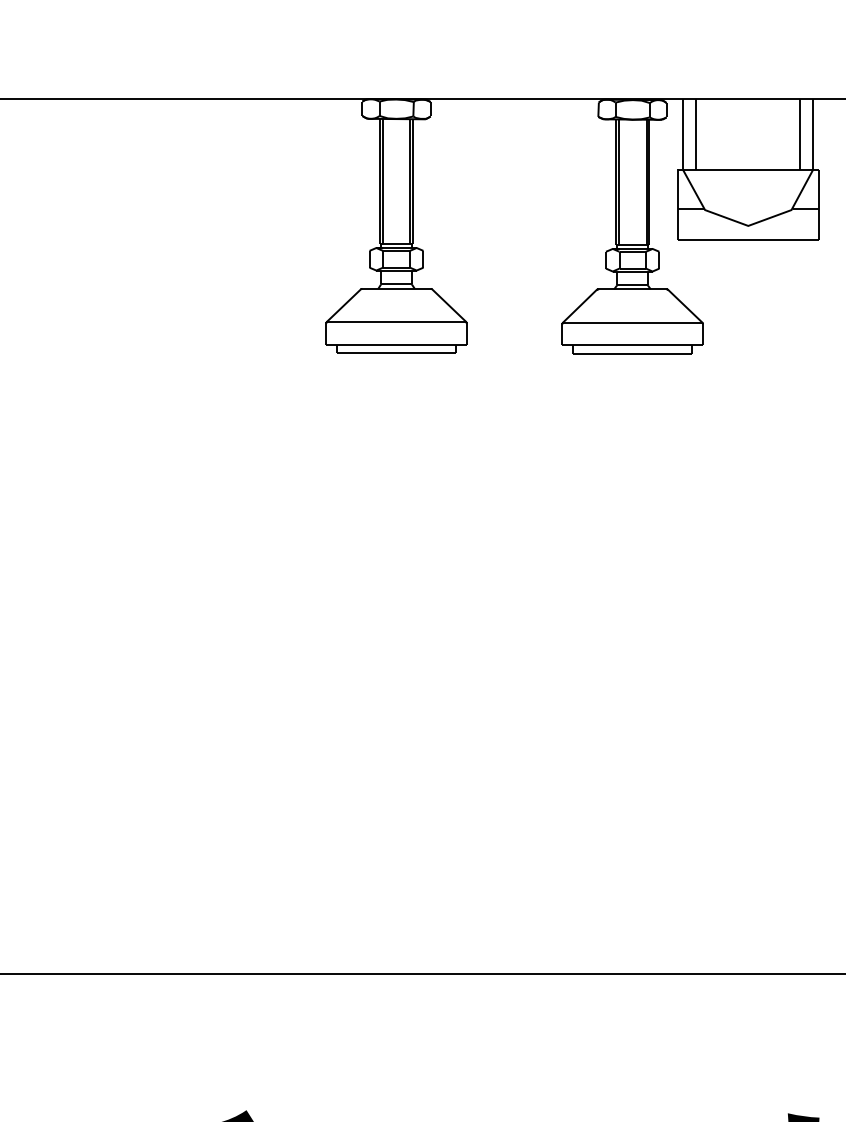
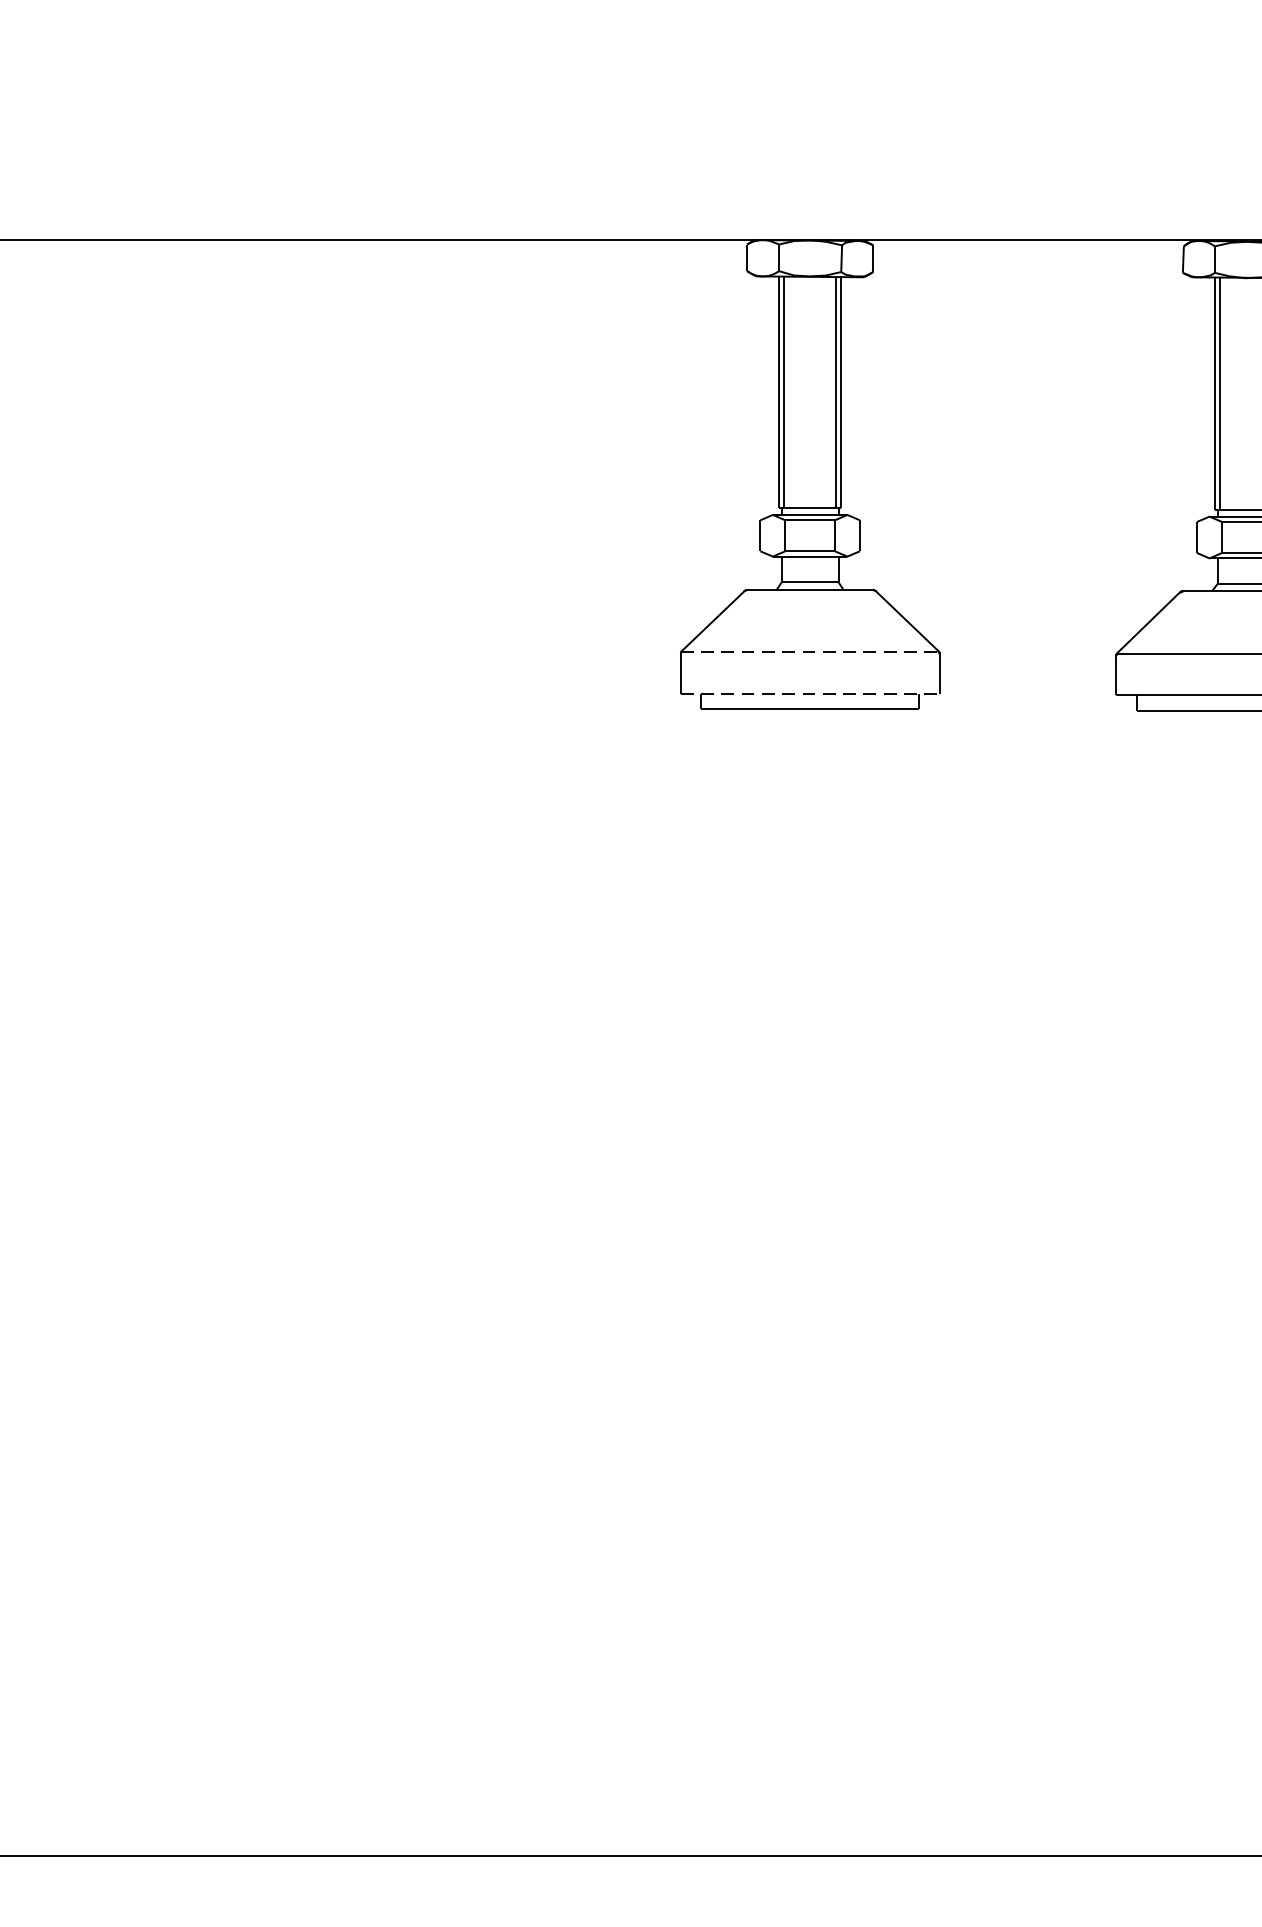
line: (397, 322) -> (811, 652), solid -> dashed
line: (397, 344) -> (811, 693), solid -> dashed

